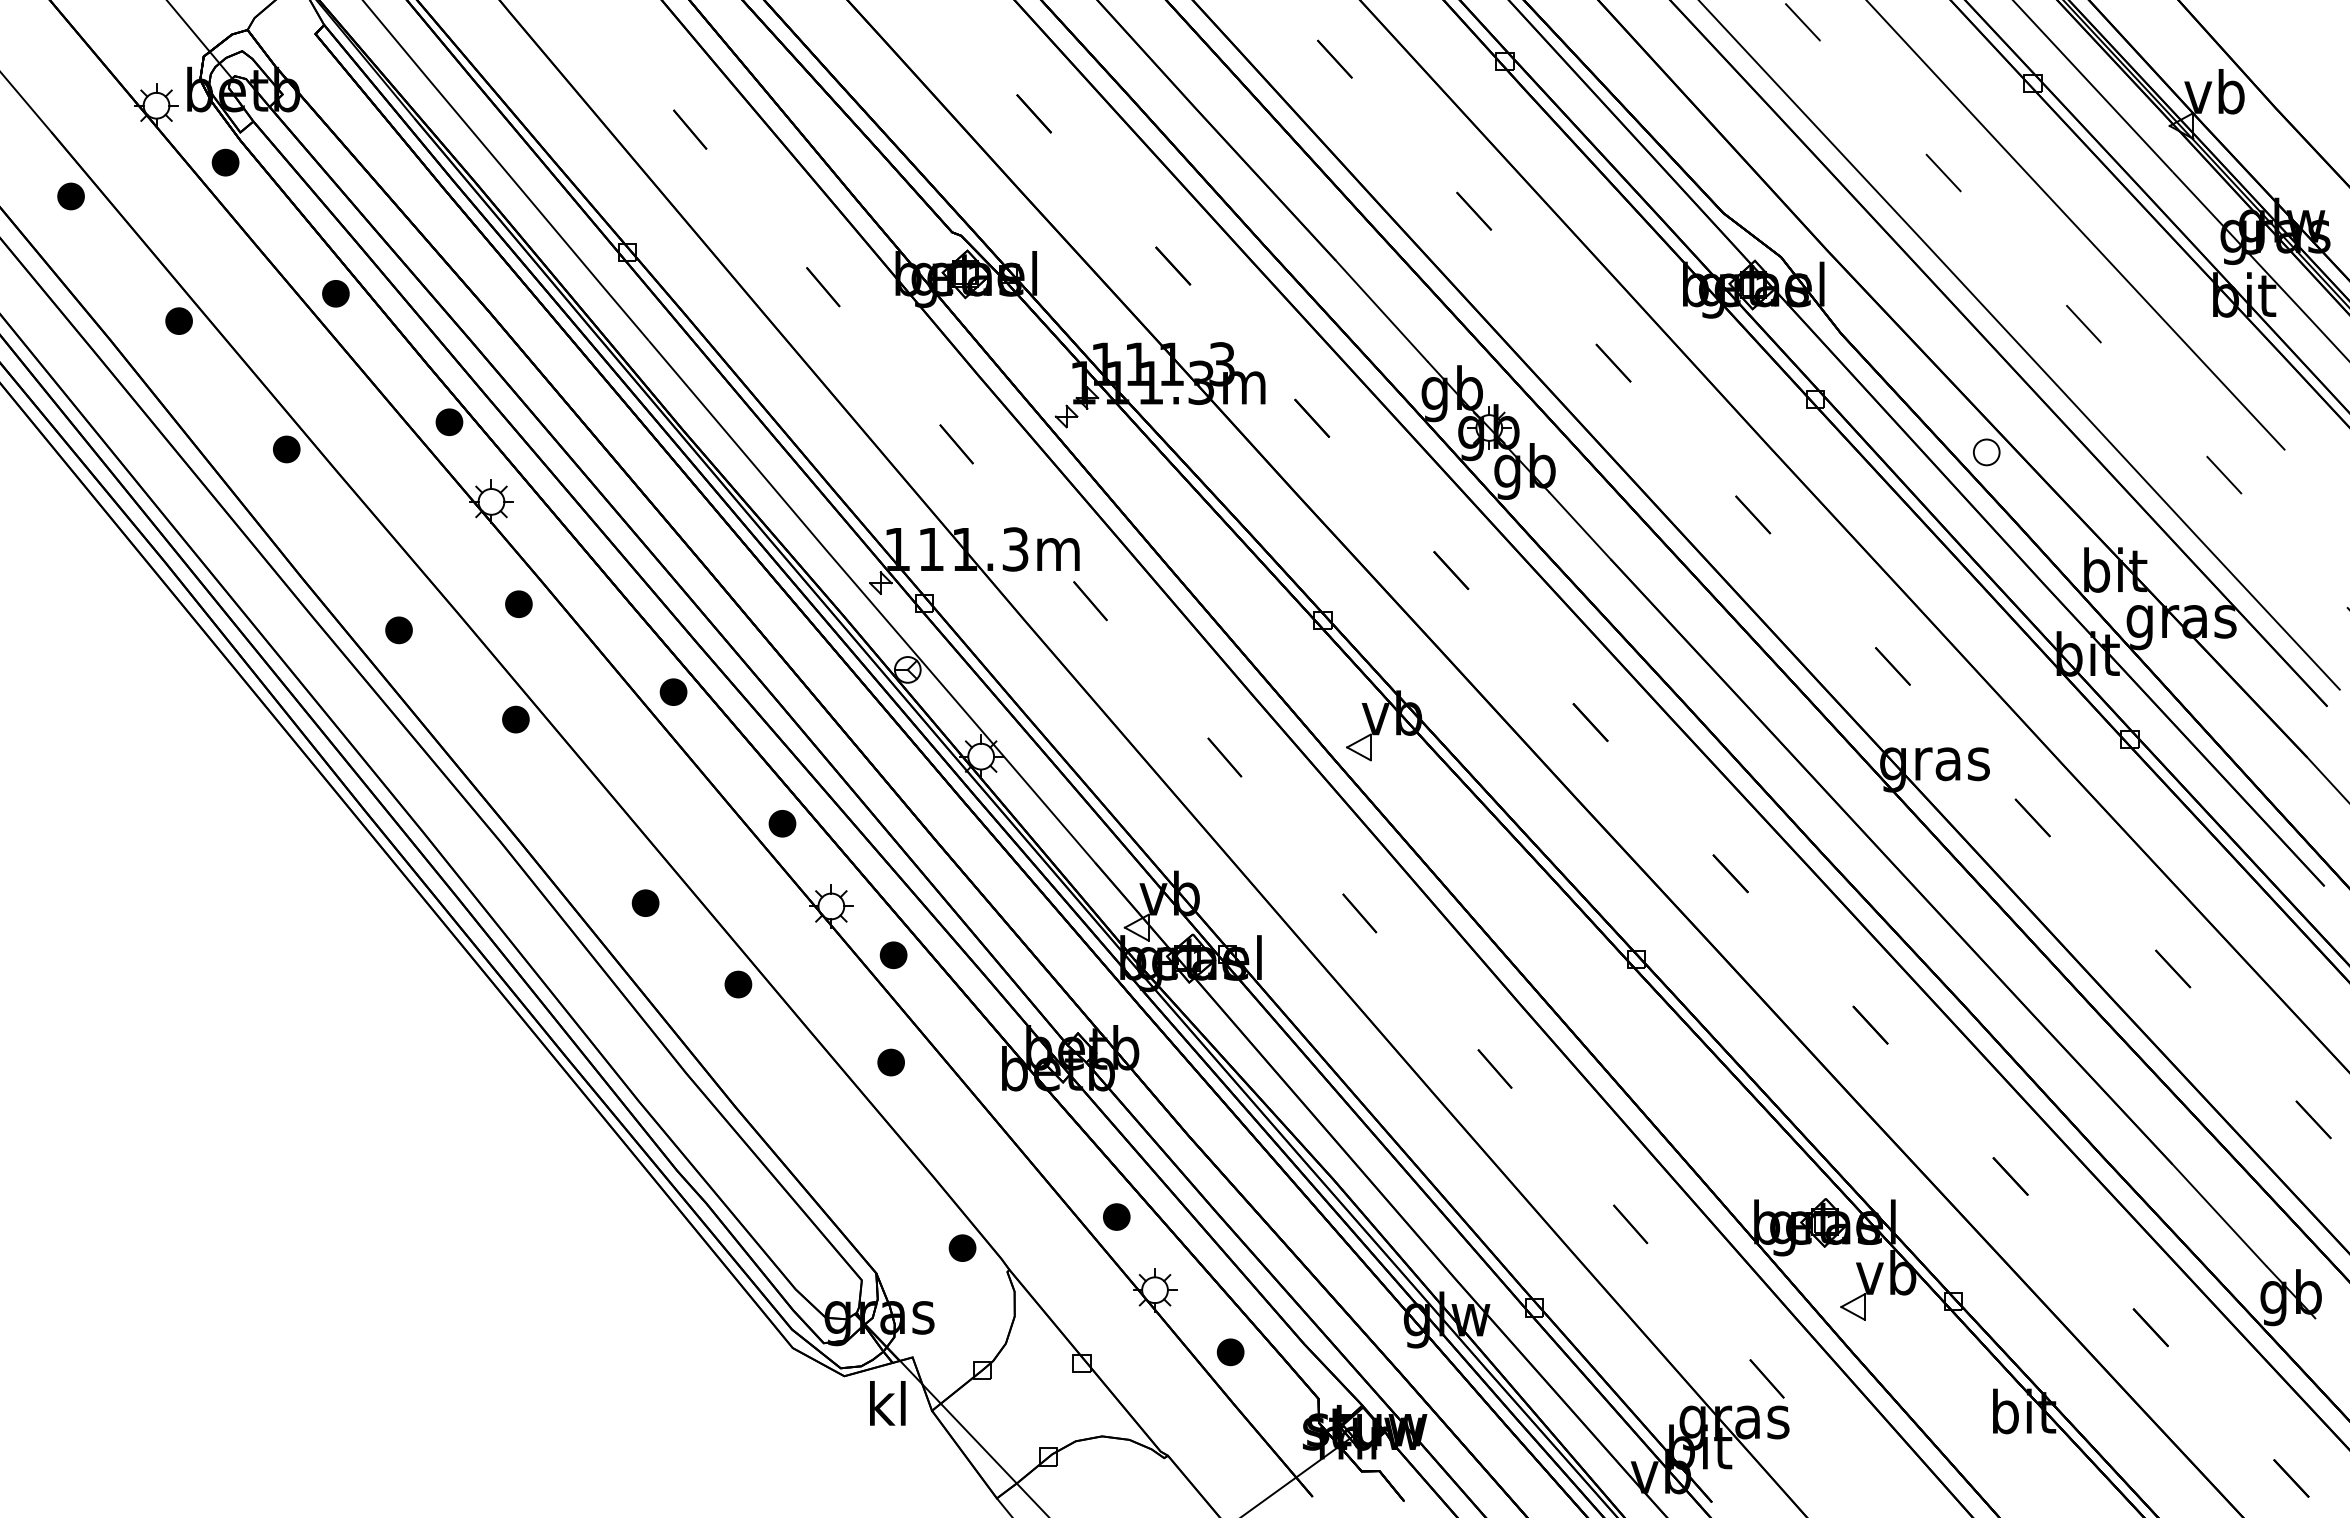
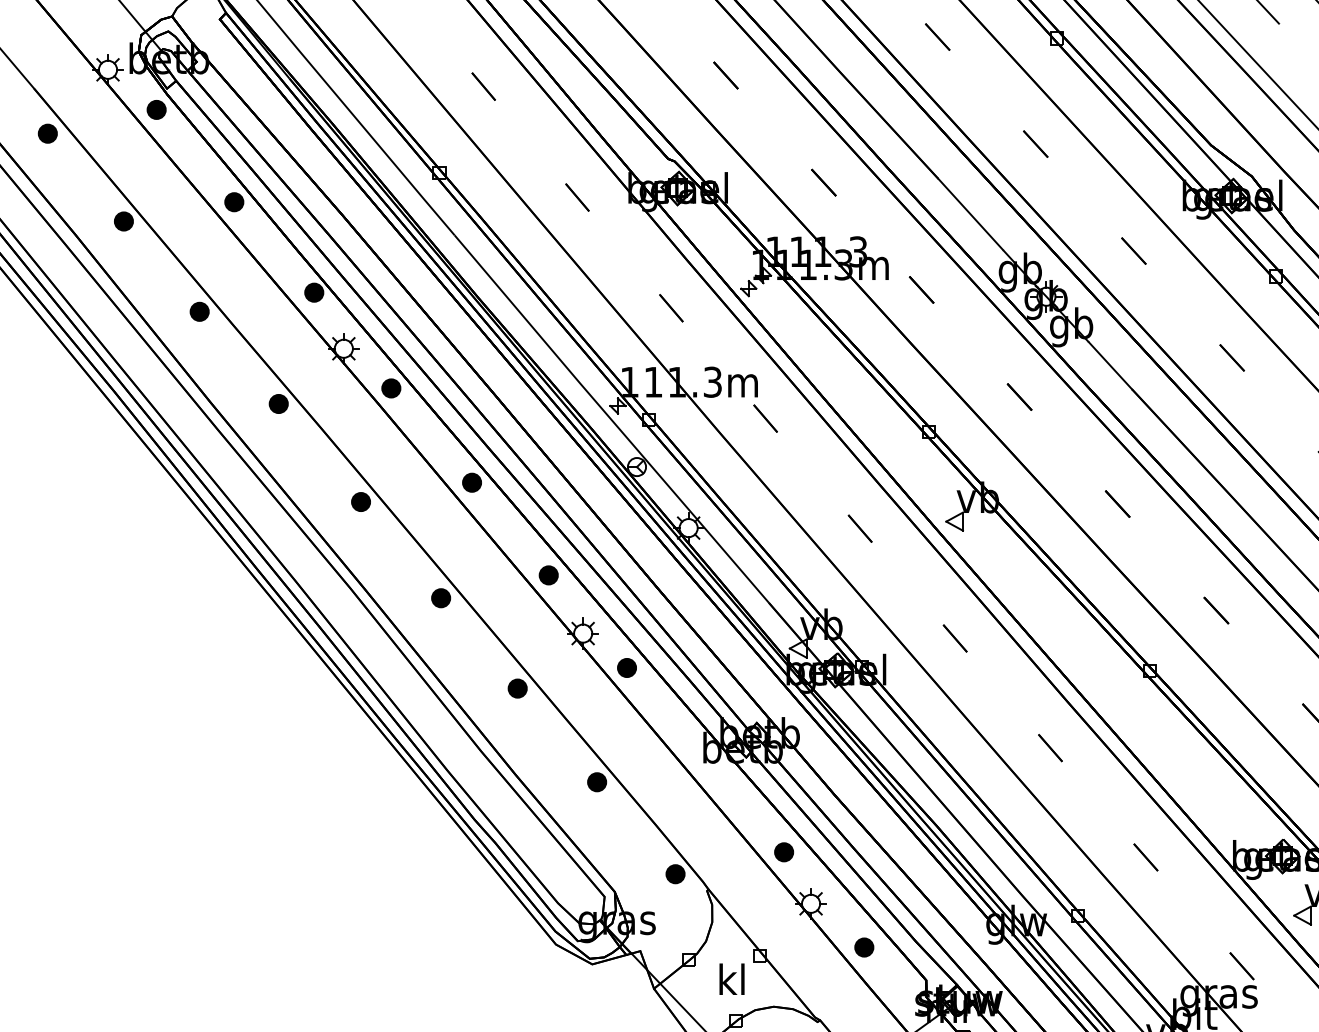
part: (518, 603) -> (391, 387), moved
part: (398, 630) -> (278, 404), moved
part: (645, 902) -> (441, 597), moved
part: (890, 1062) -> (596, 782), moved
text: (887, 1403) -> (731, 979), moved

